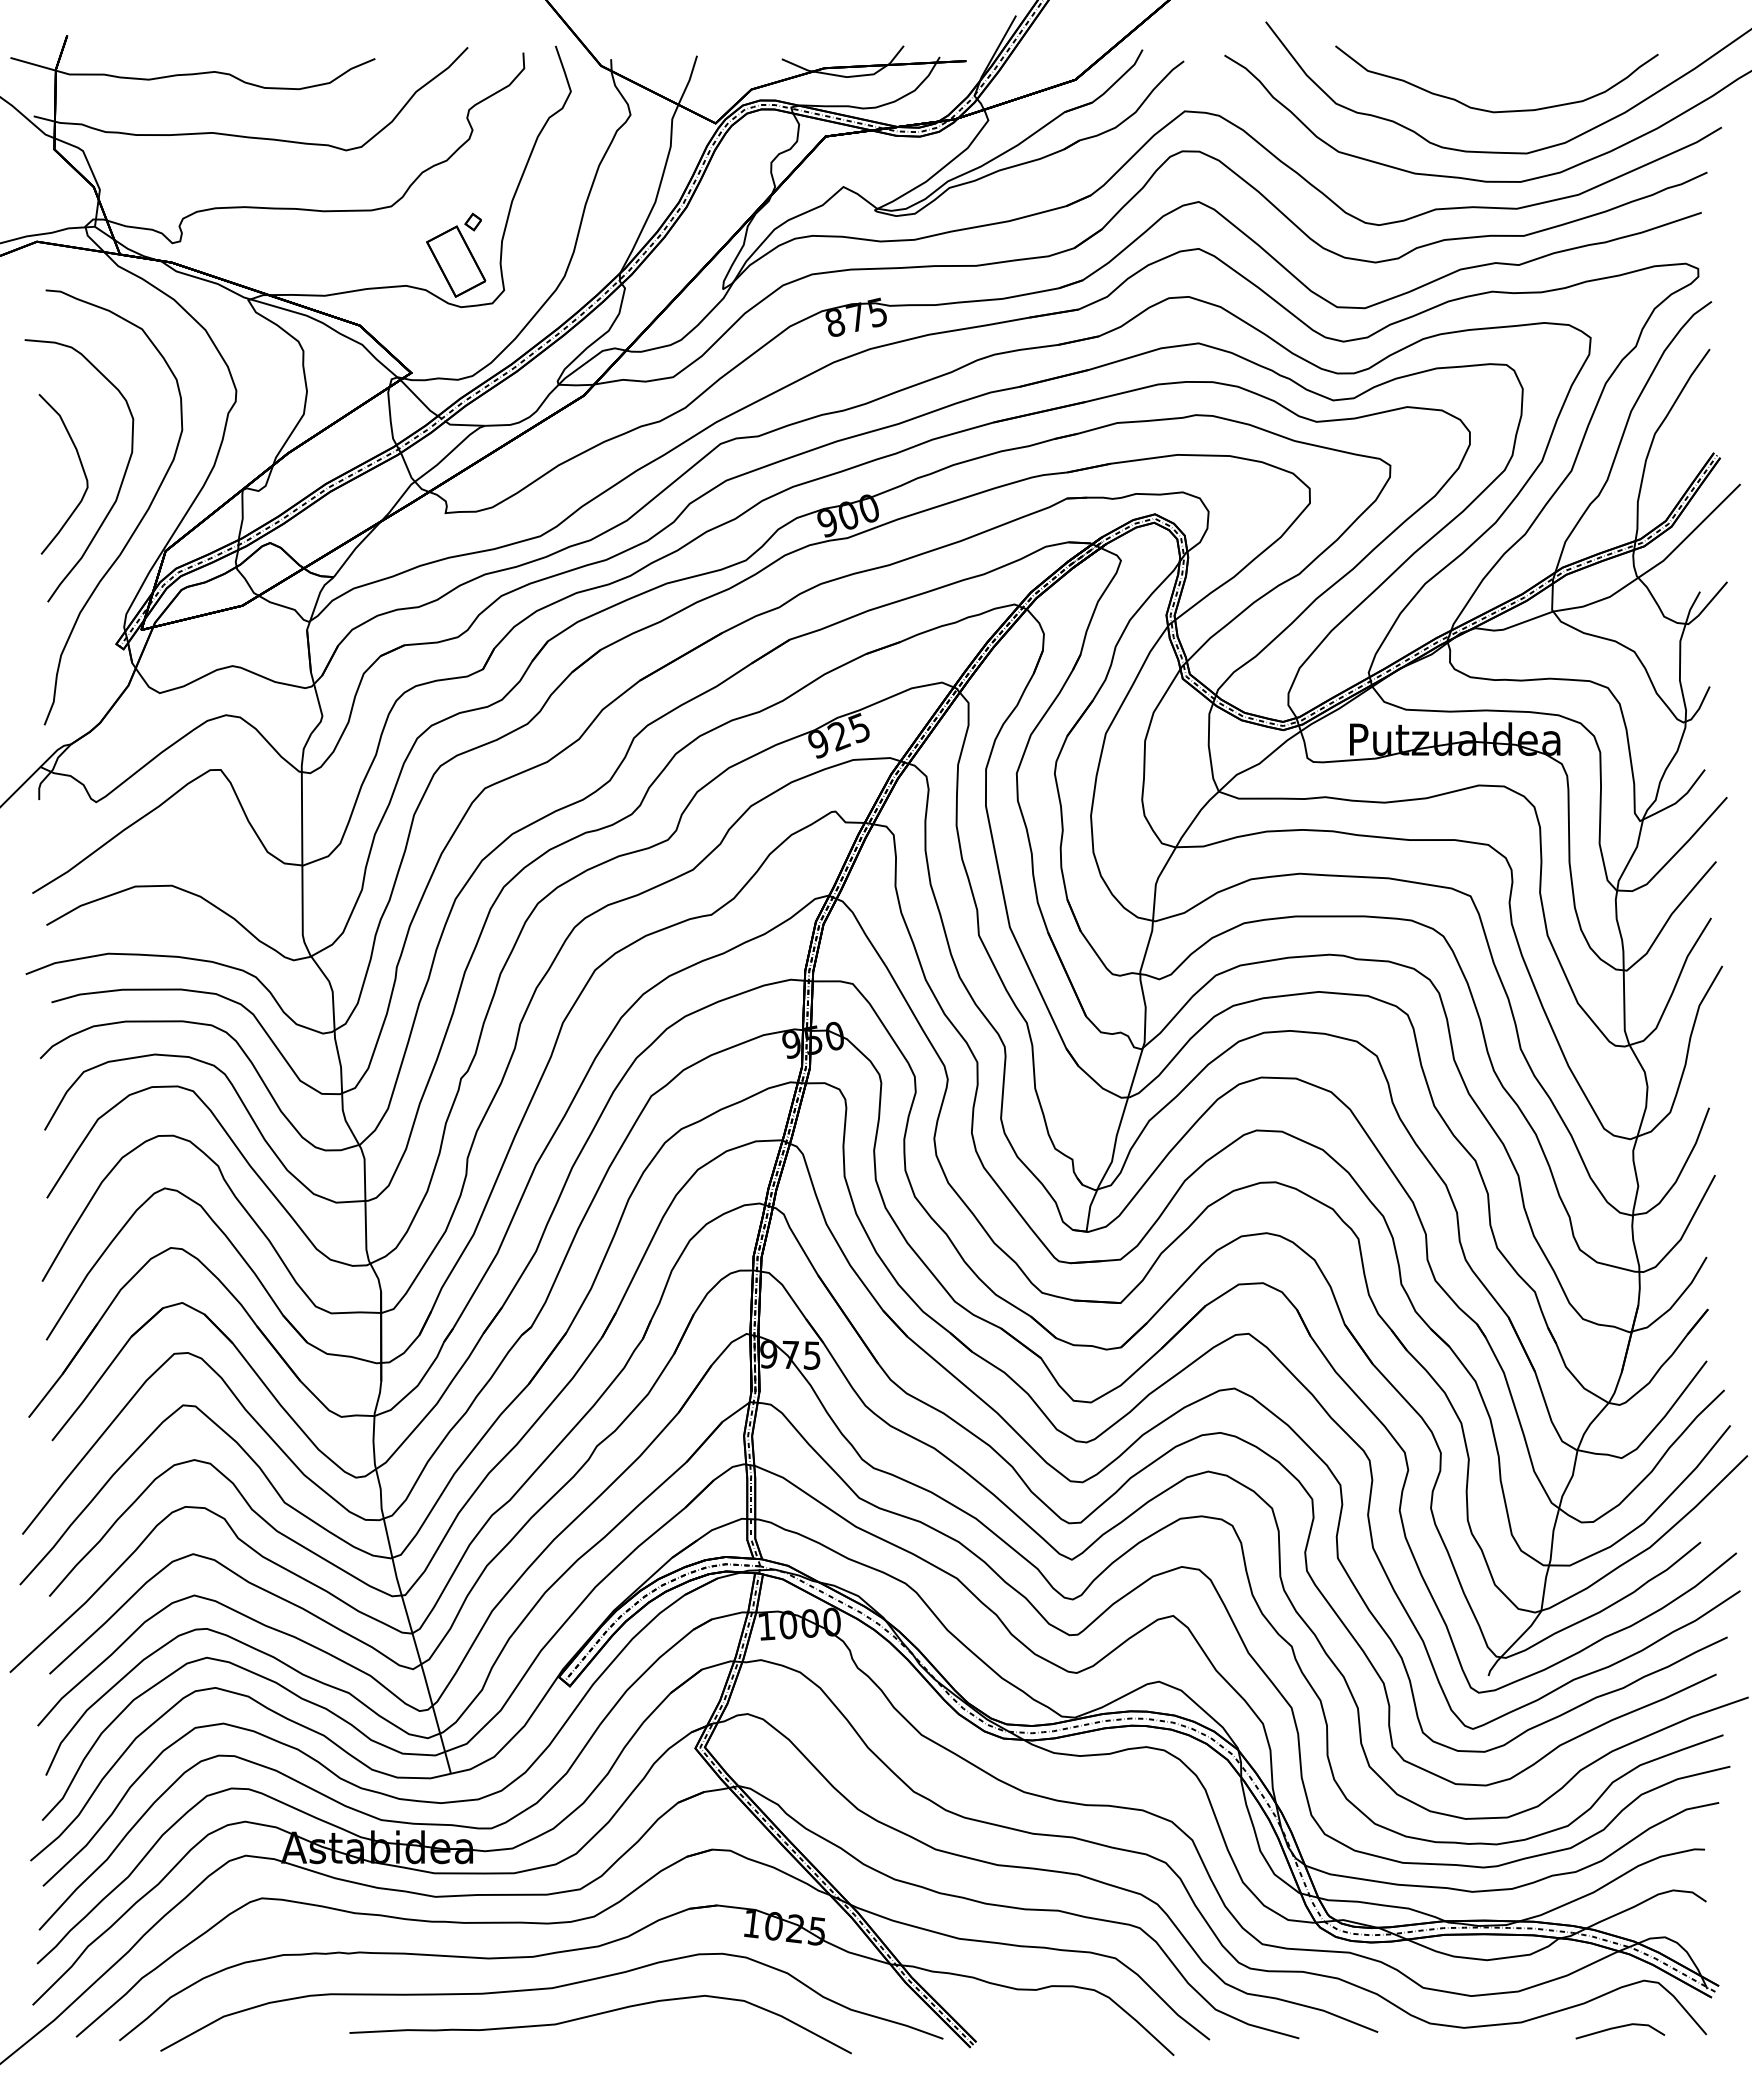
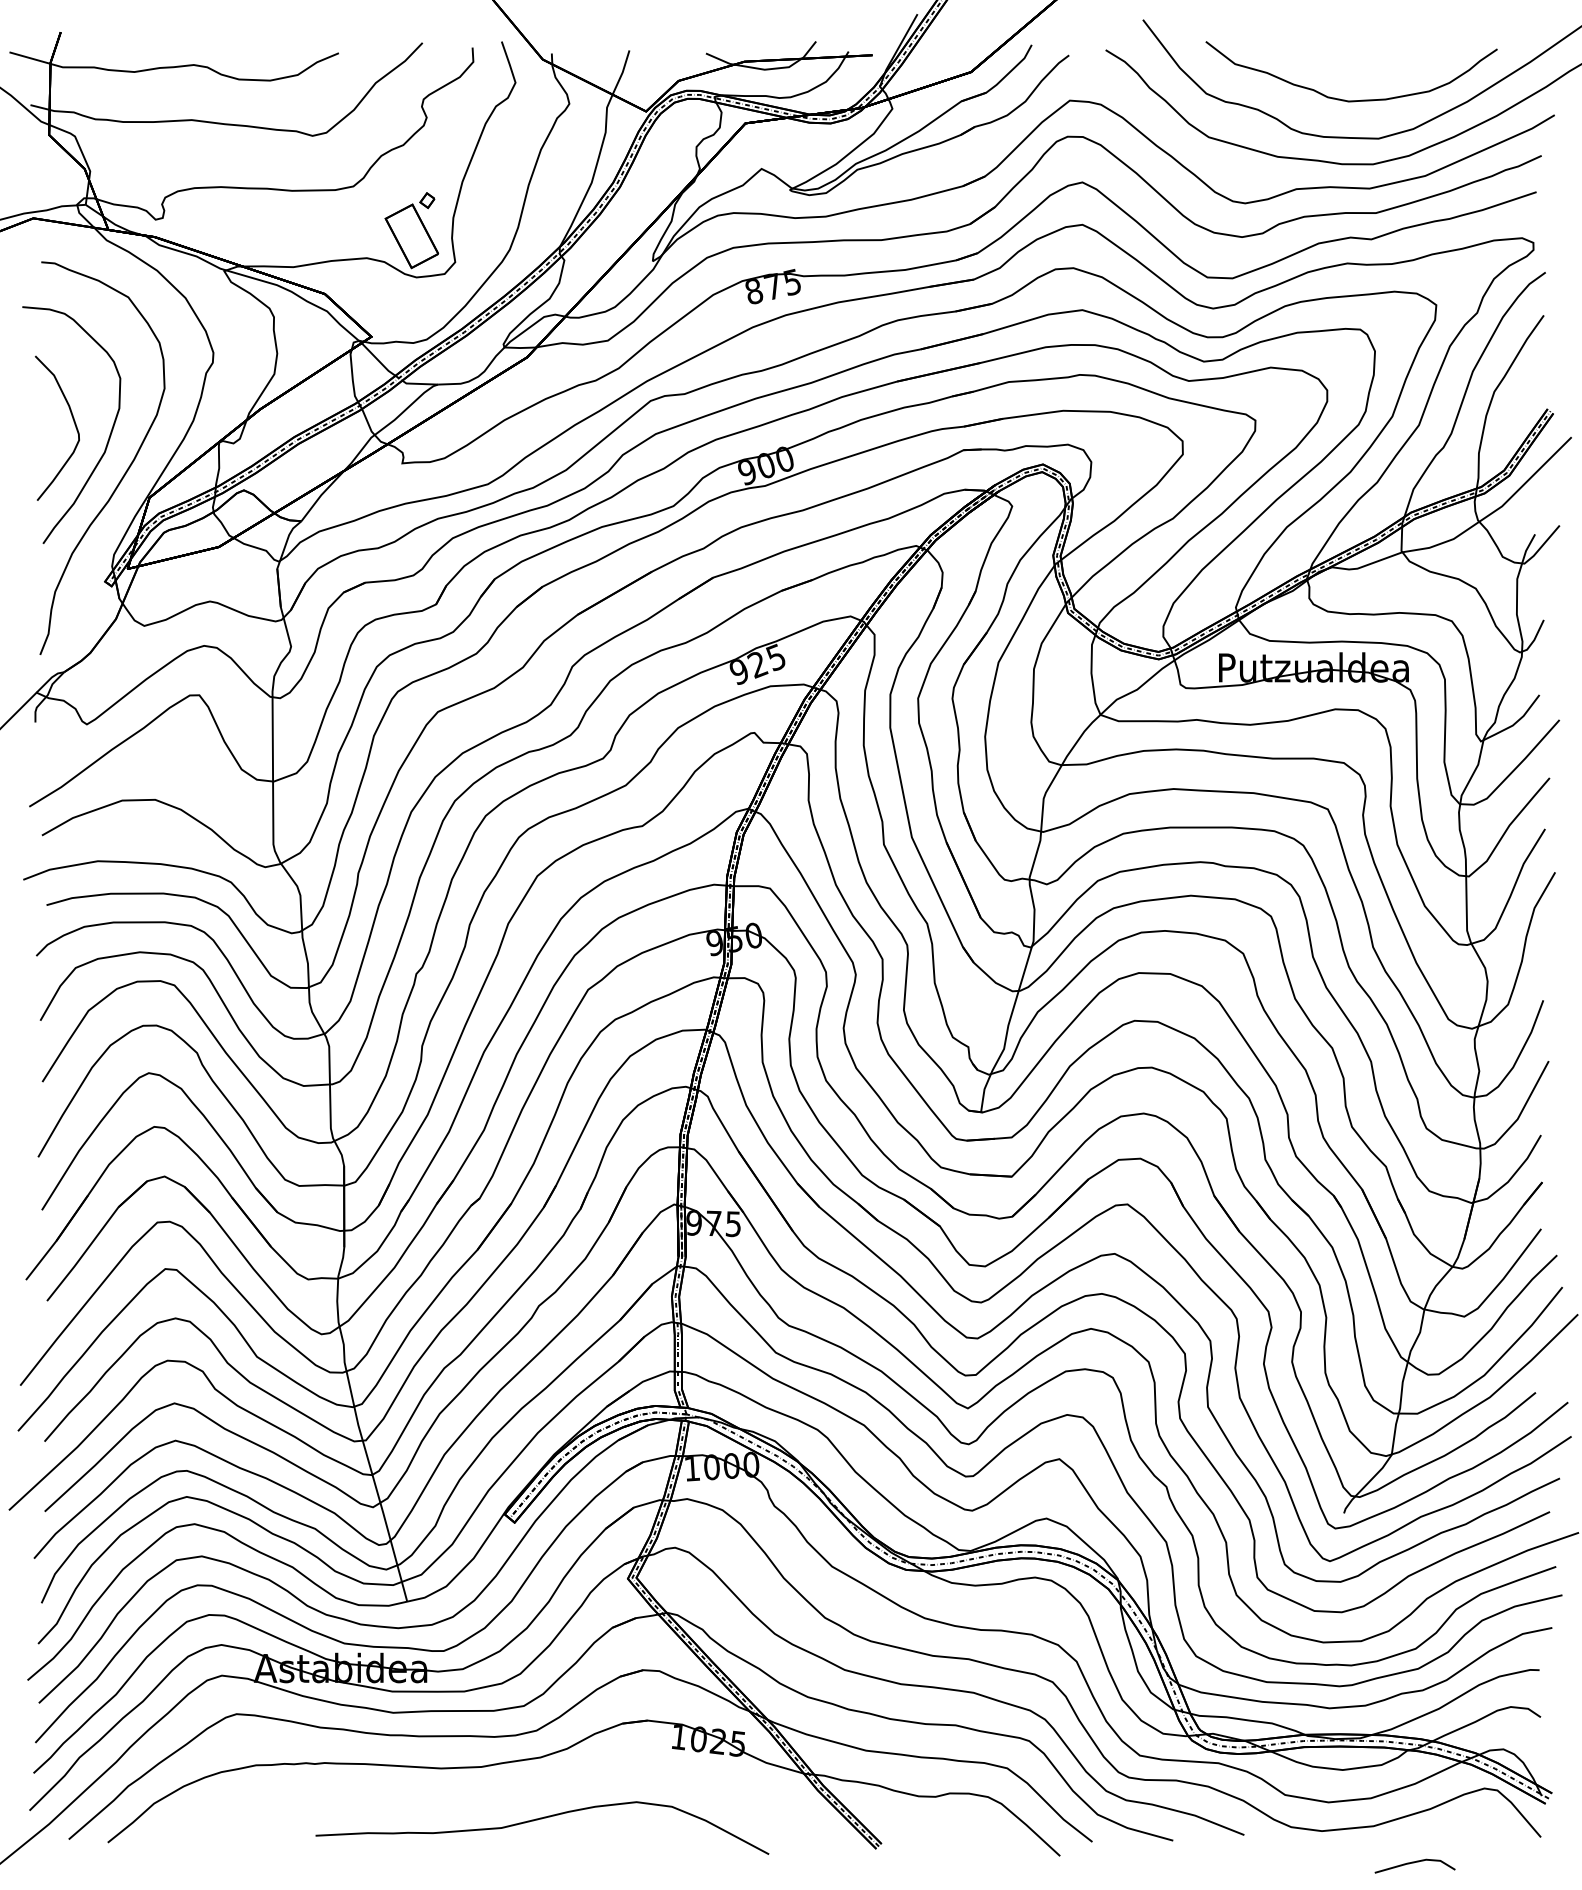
curve: (550, 1989) -> (497, 1796), removed
line: (1619, 2028) -> (1414, 1863), moved

